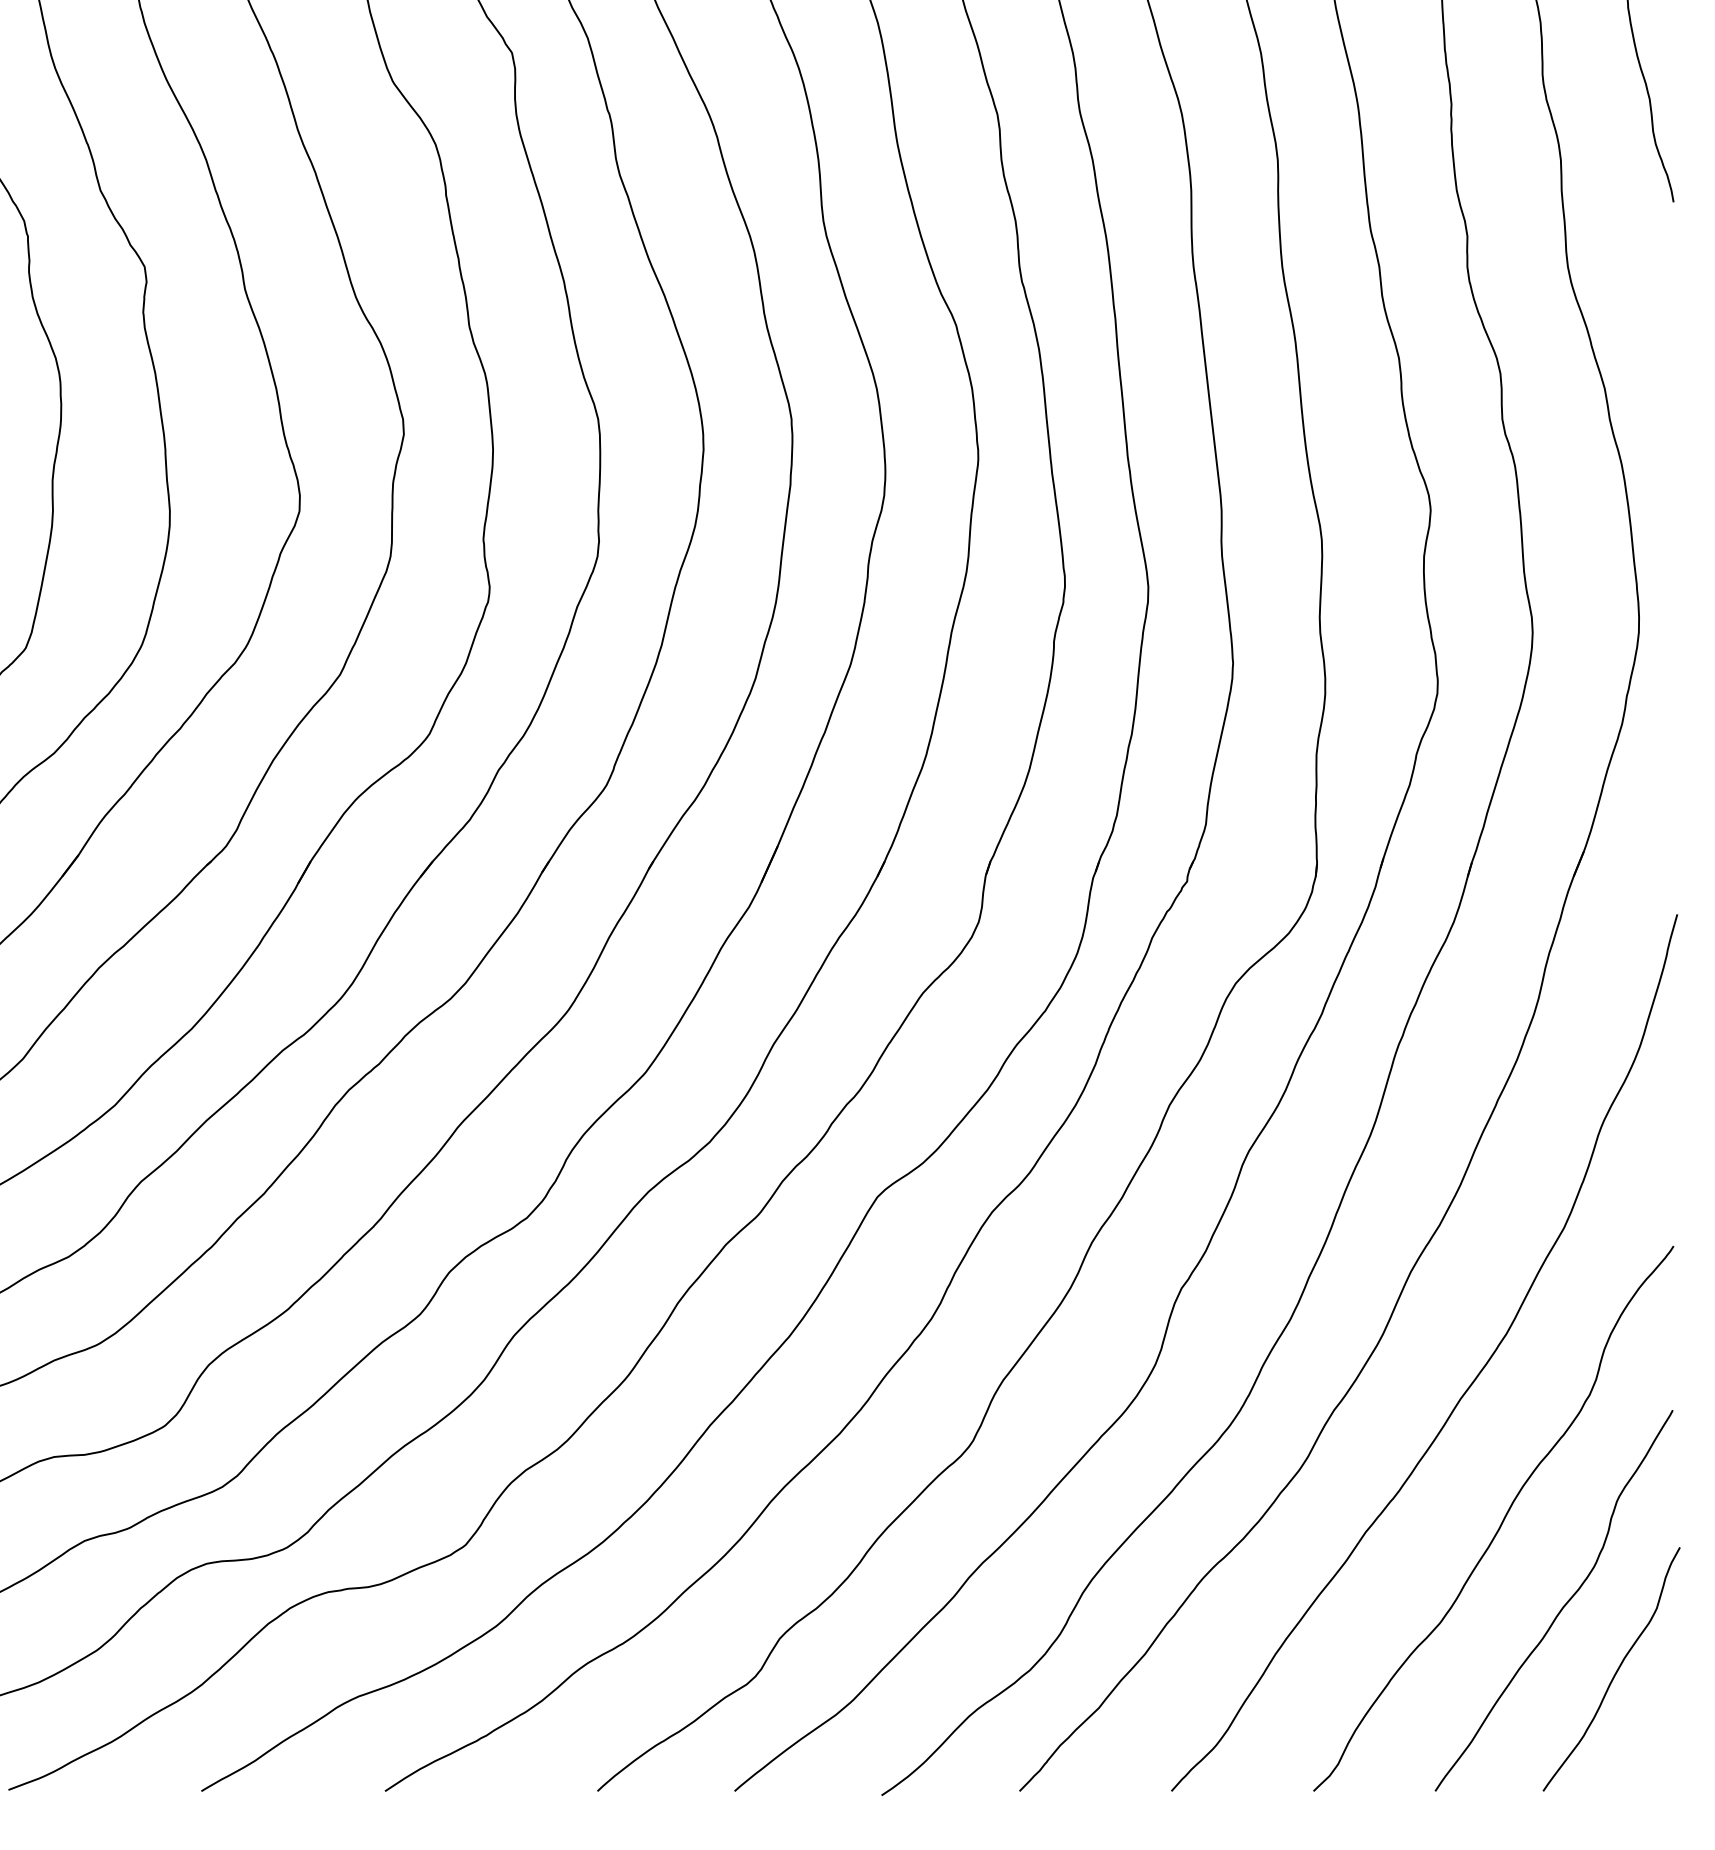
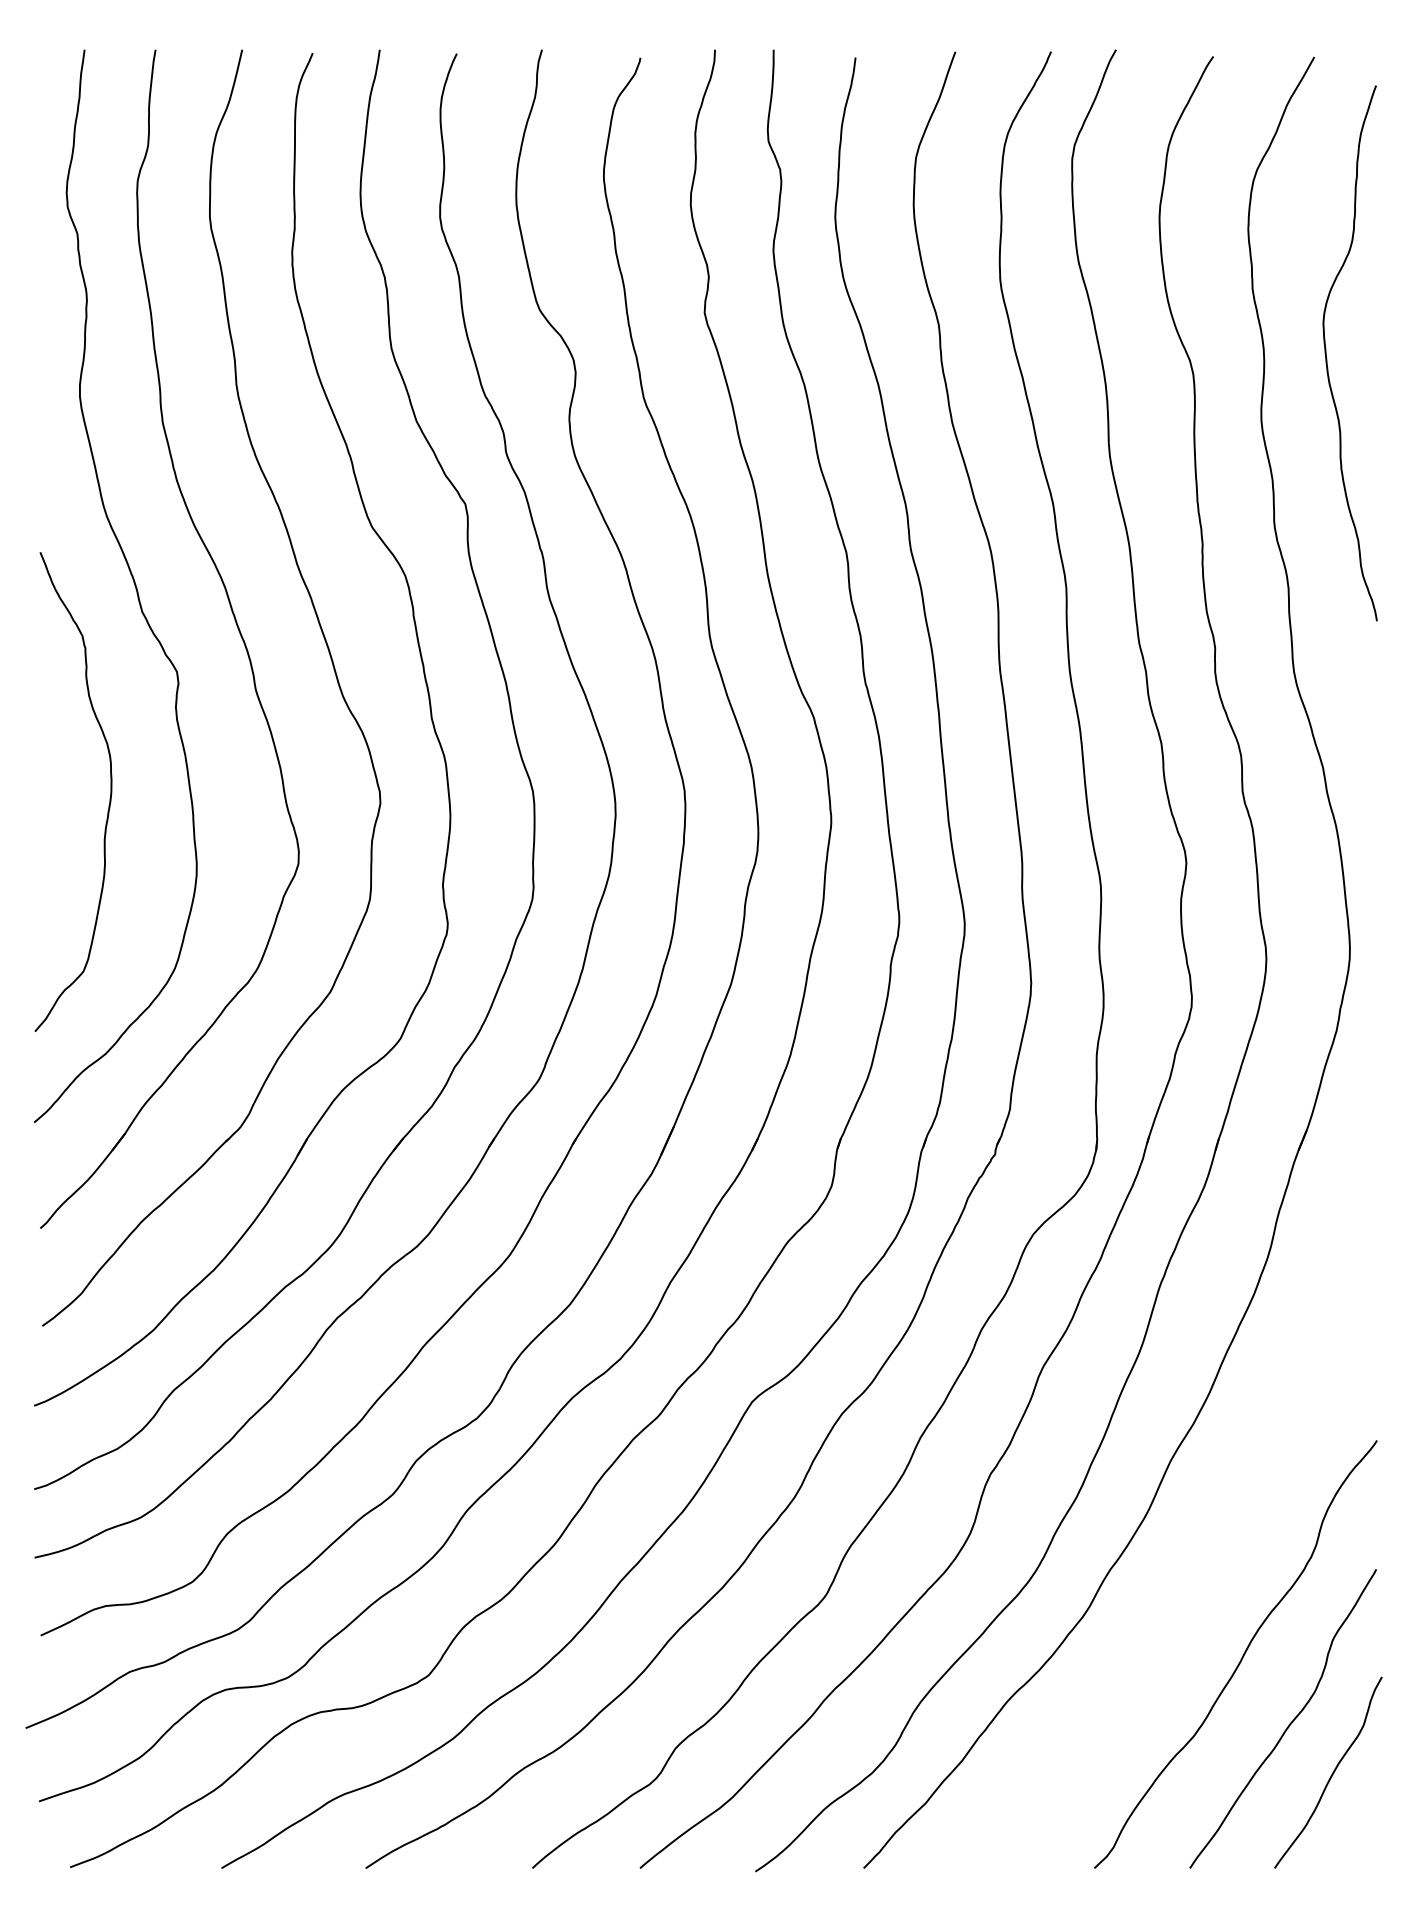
curve: (1469, 1384) -> (1216, 1549), removed

